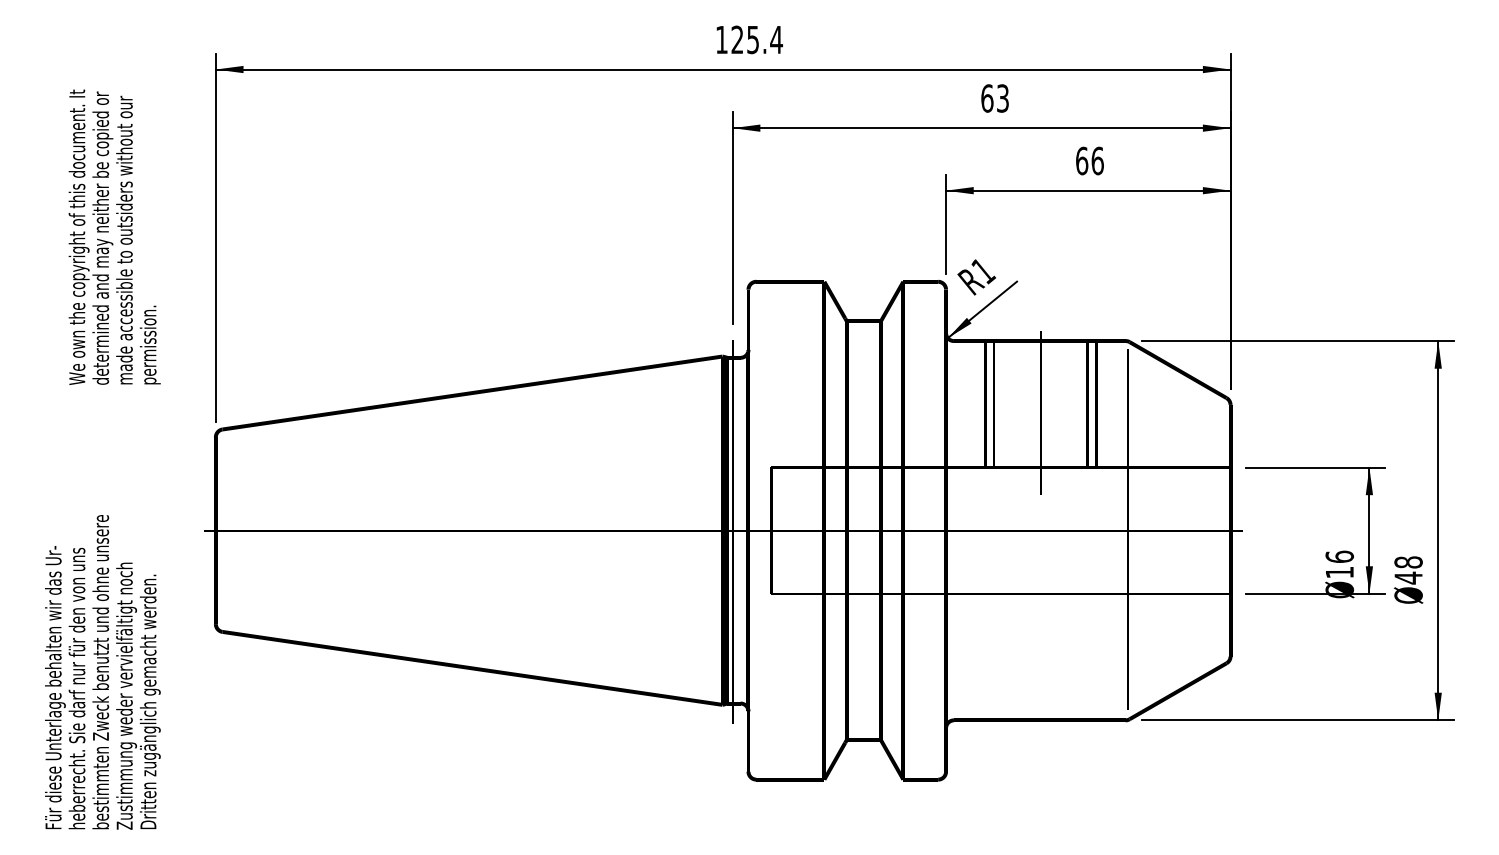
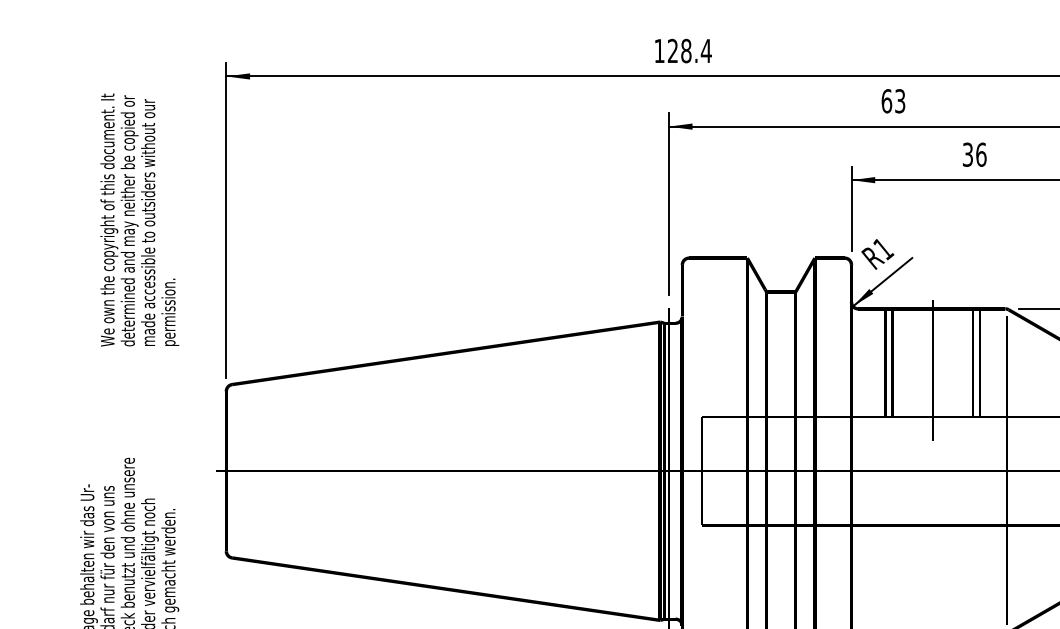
text: (753, 39) -> (686, 50), 125.4 -> 128.4
text: (1082, 160) -> (968, 154), 66 -> 36

